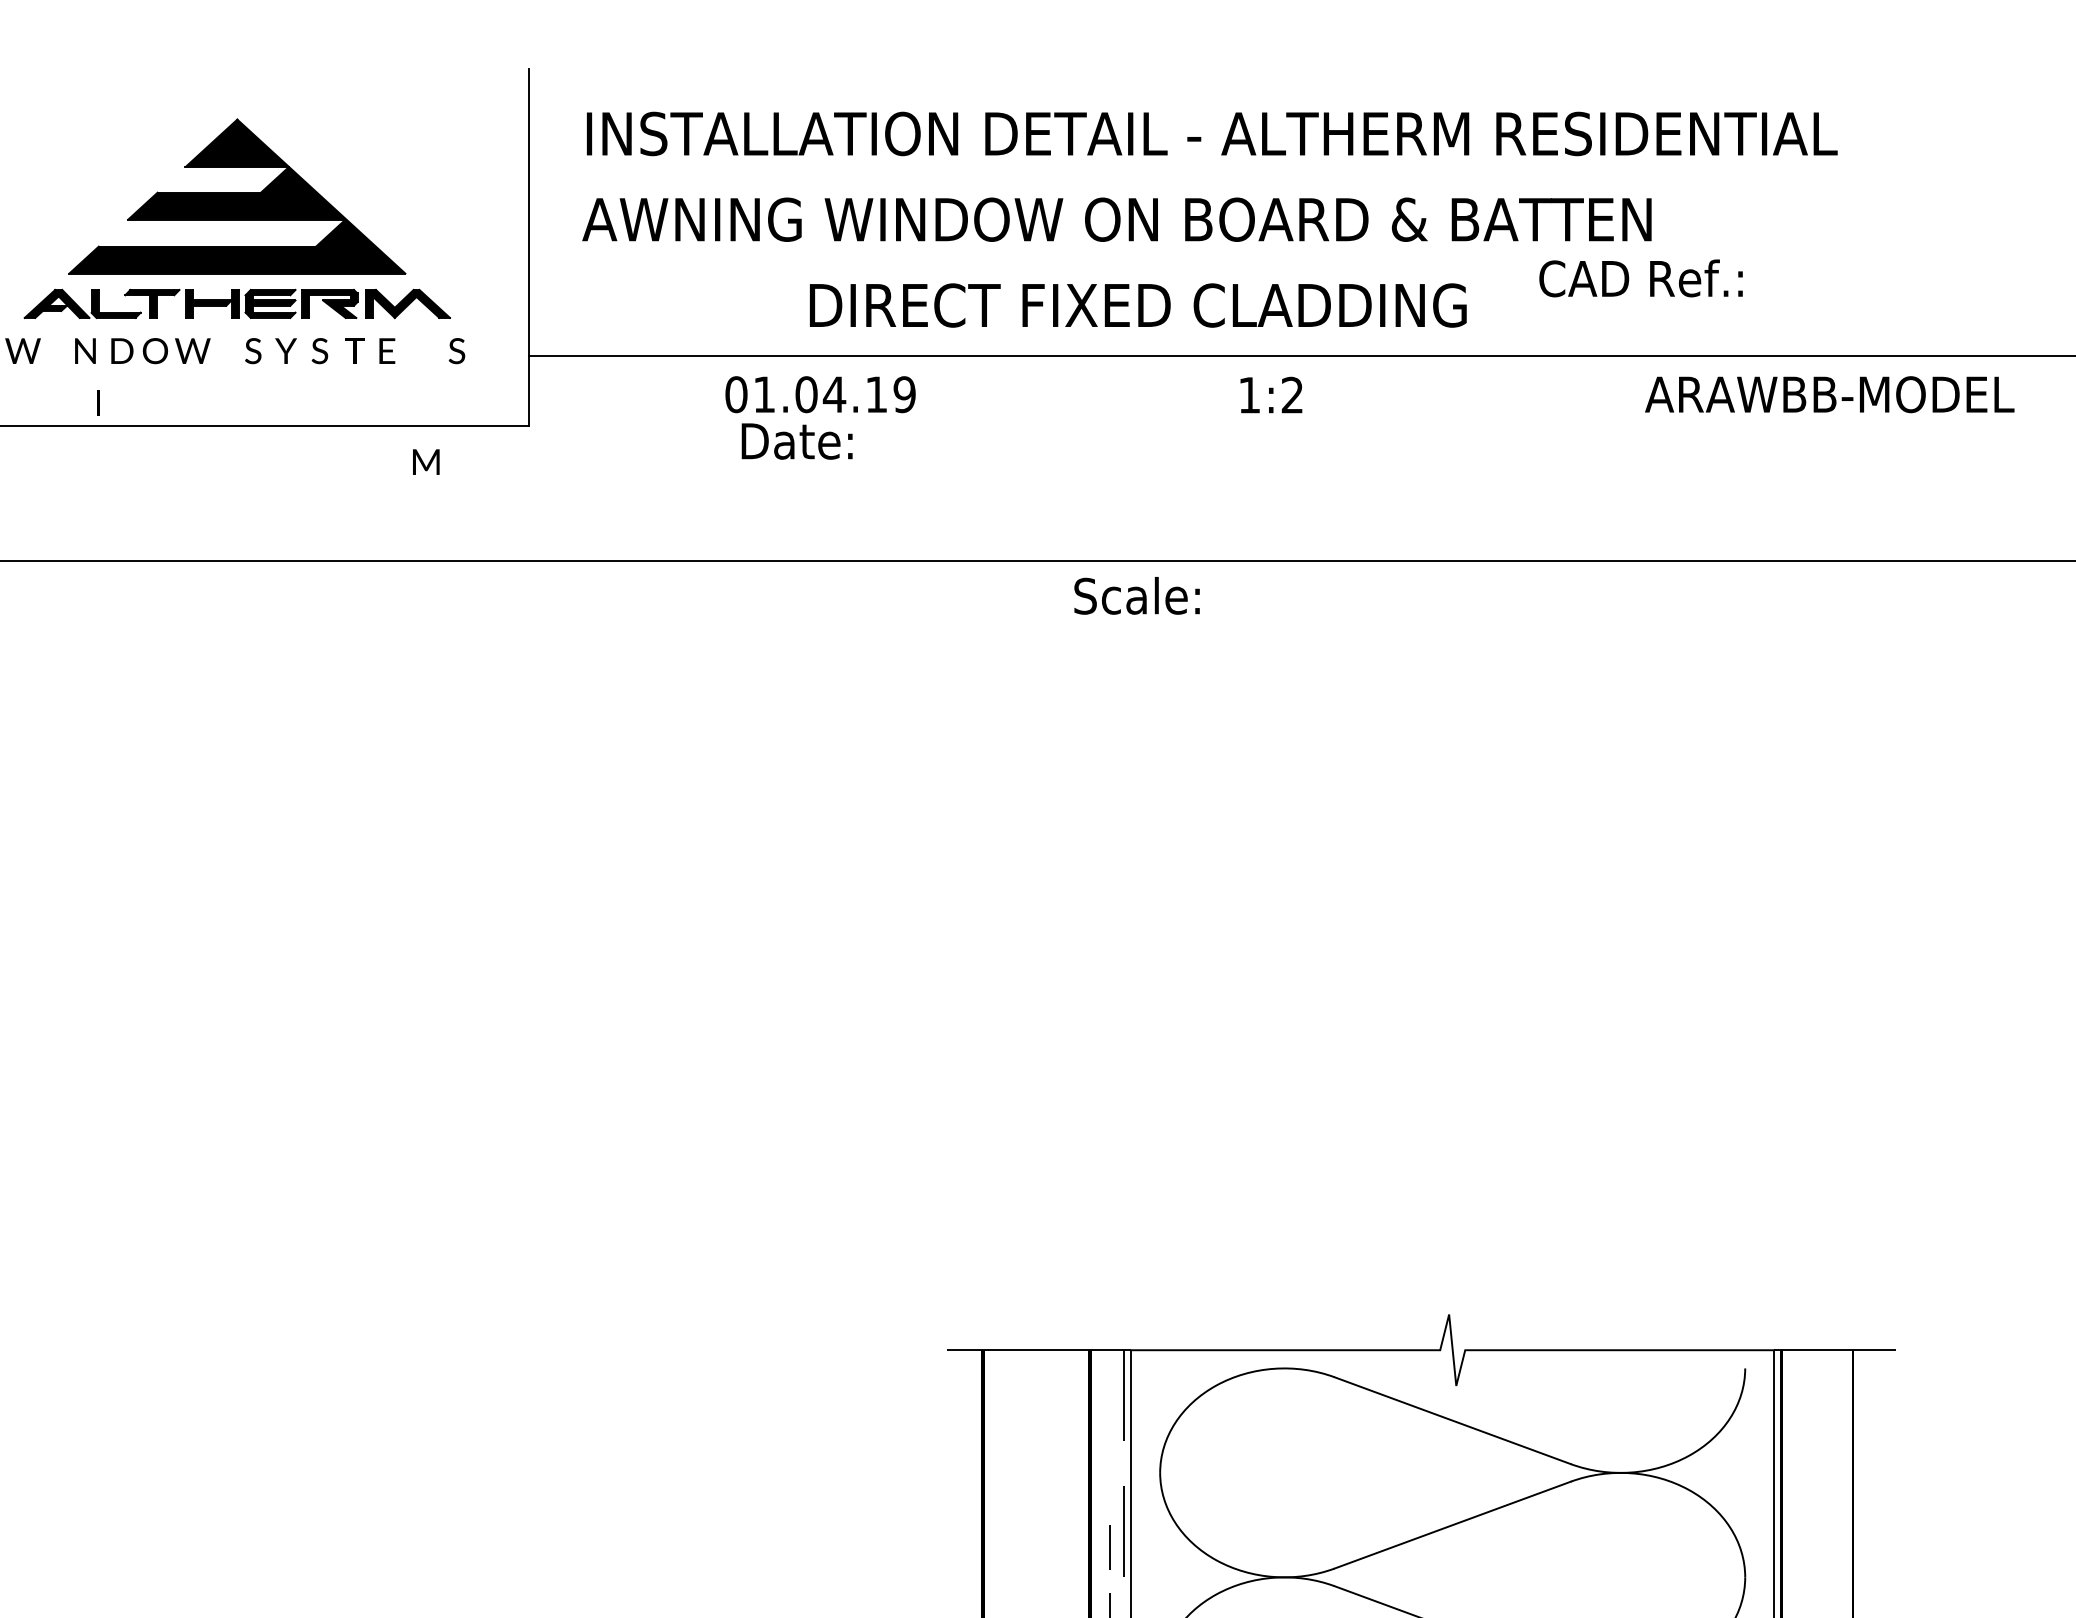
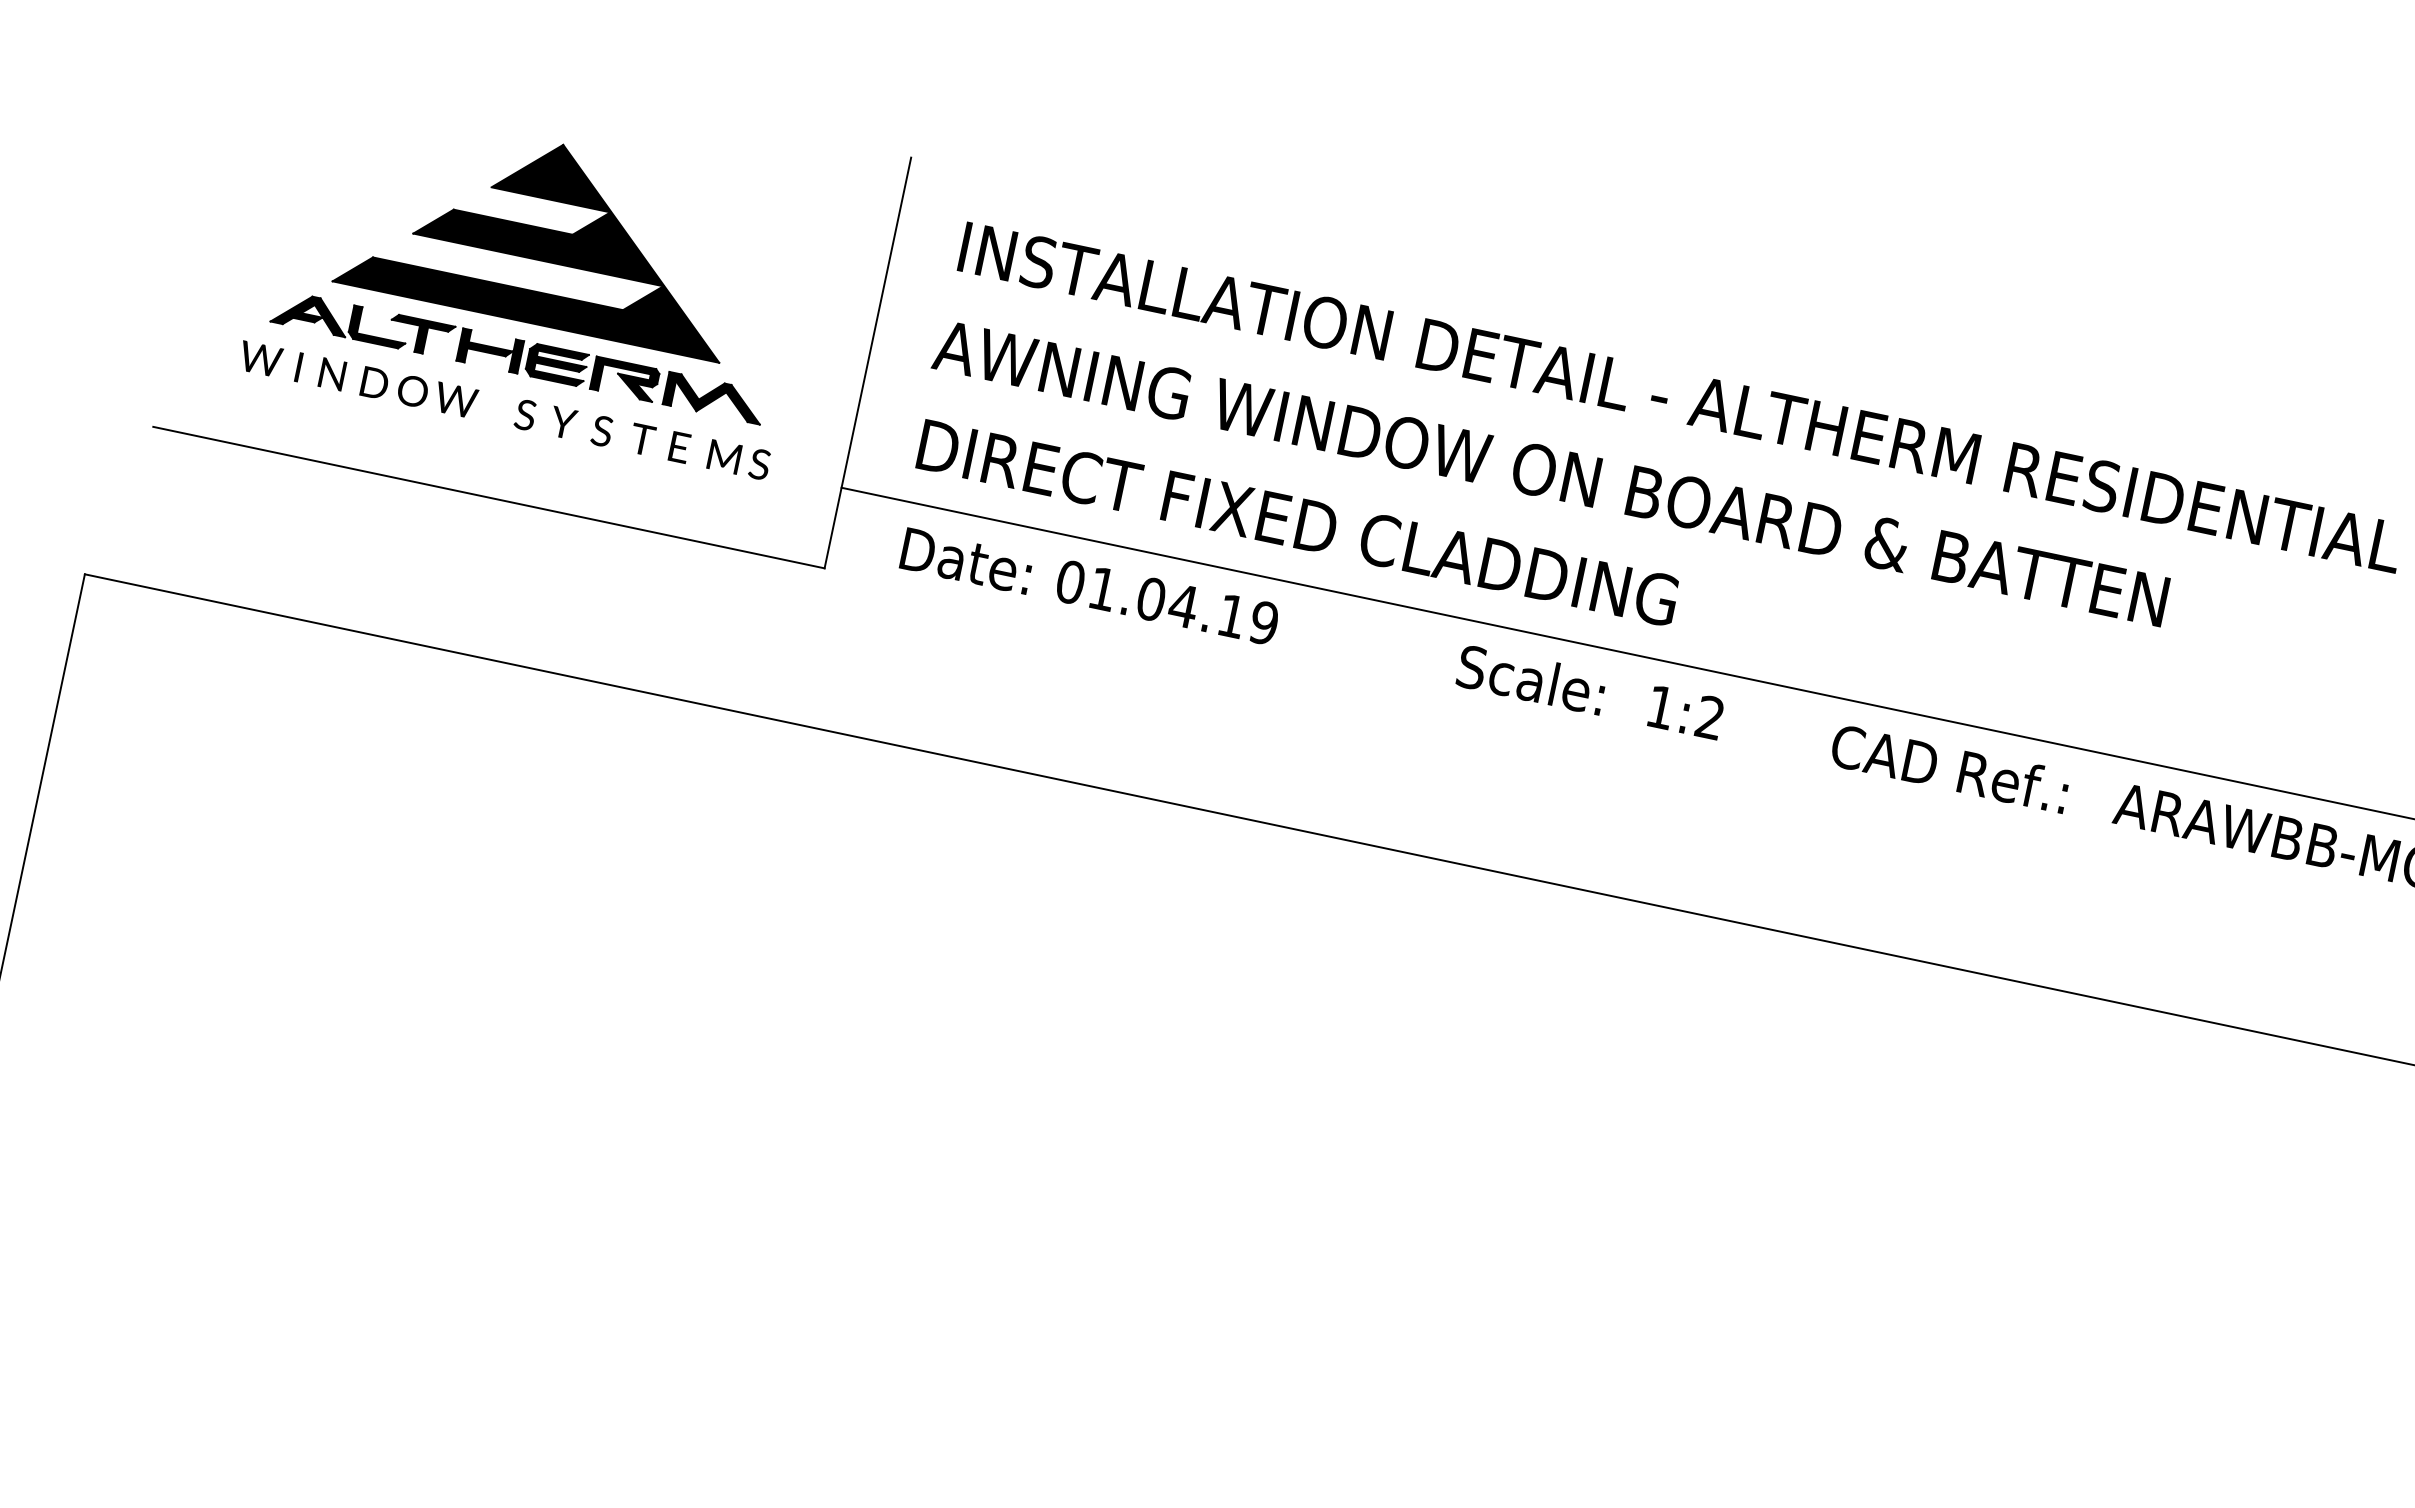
text: (1640, 278) -> (1949, 768), moved
text: (1138, 305) -> (1298, 523), moved
text: (98, 402) -> (299, 366), moved
text: (796, 441) -> (965, 561), moved
text: (426, 461) -> (724, 456), moved
text: (1136, 595) -> (1530, 679), moved

